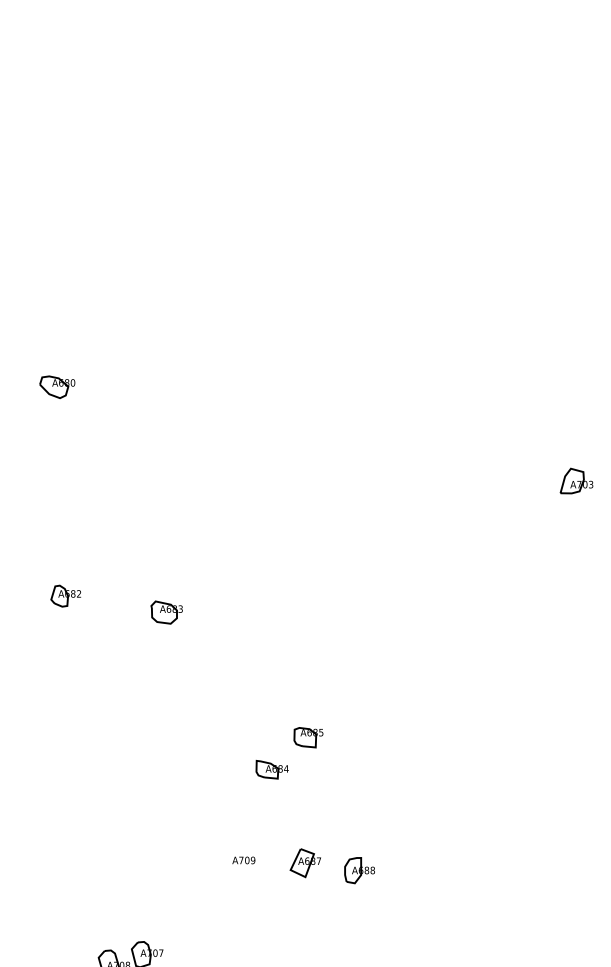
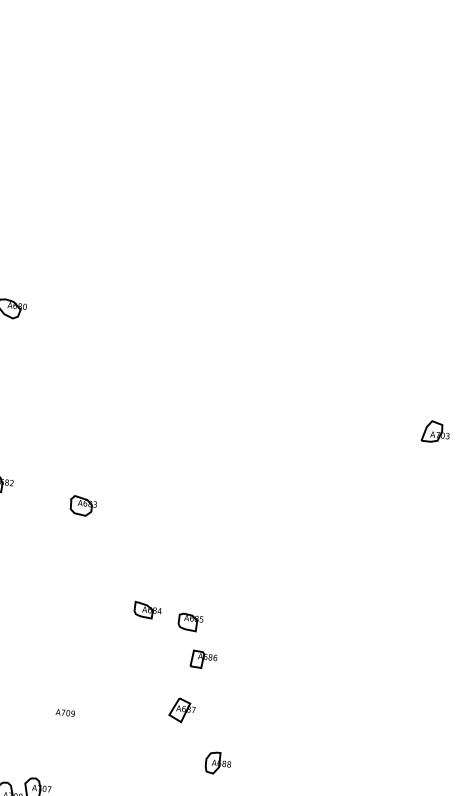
part: (271, 769) -> (147, 610), moved
part: (328, 780) -> (203, 659), added
text: (243, 860) -> (65, 712), moved
part: (304, 863) -> (181, 710), moved
part: (359, 870) -> (218, 763), moved

